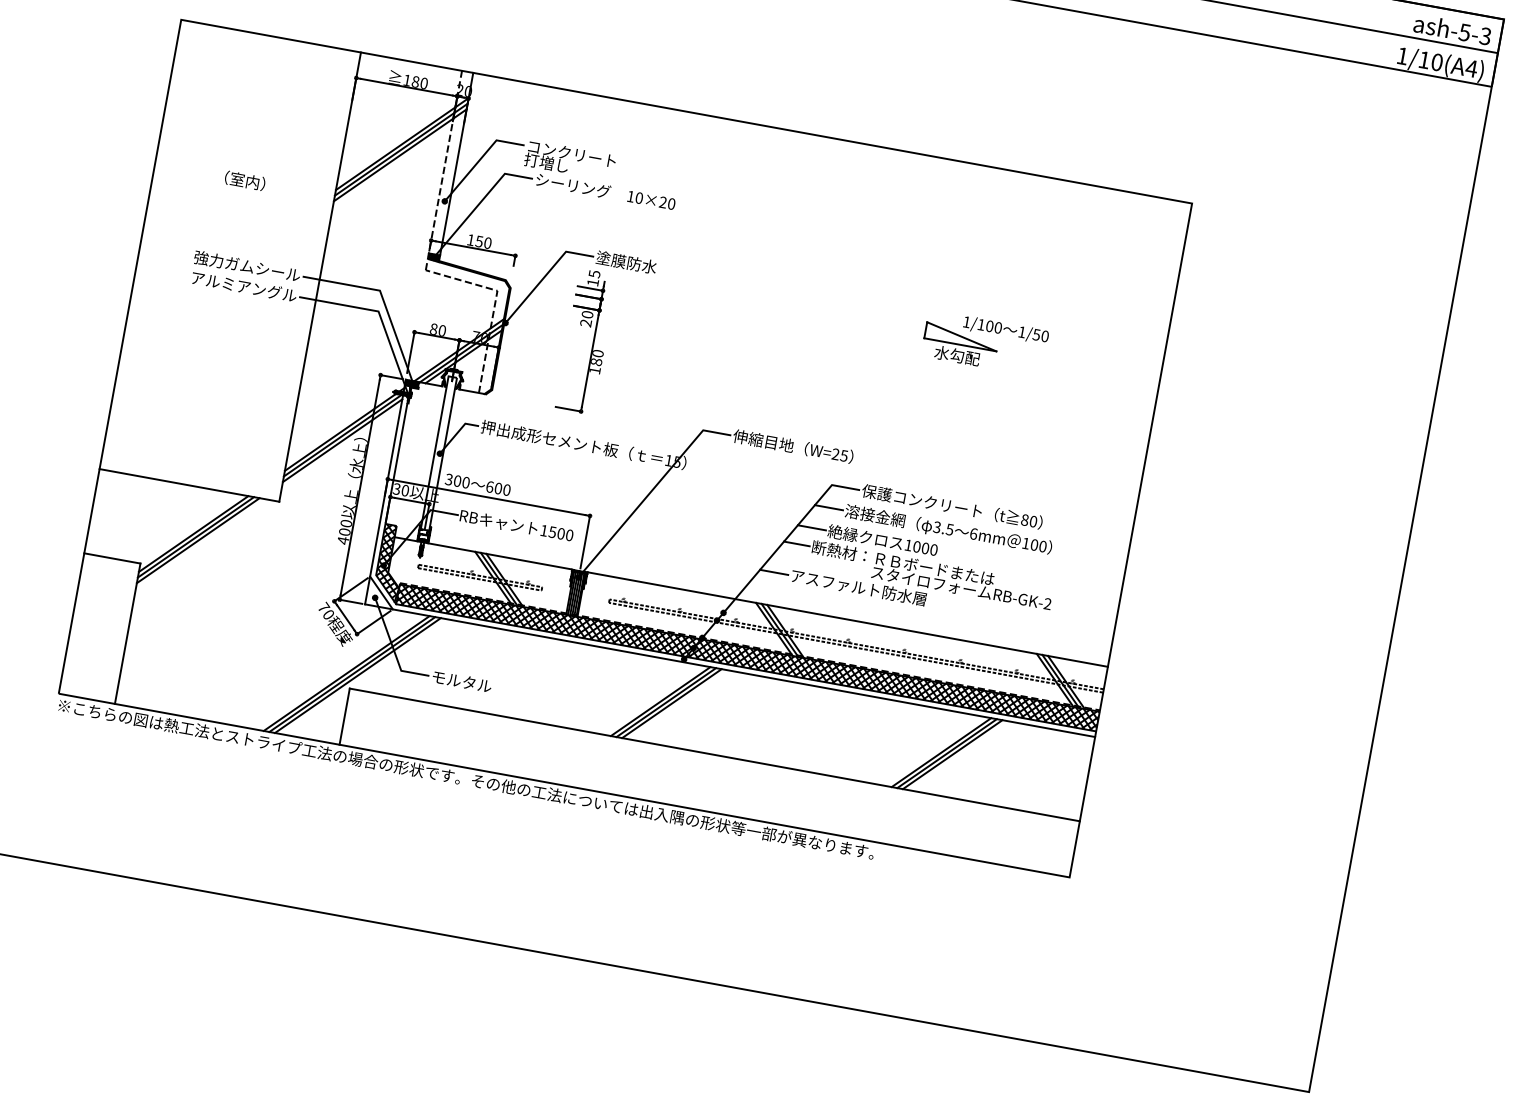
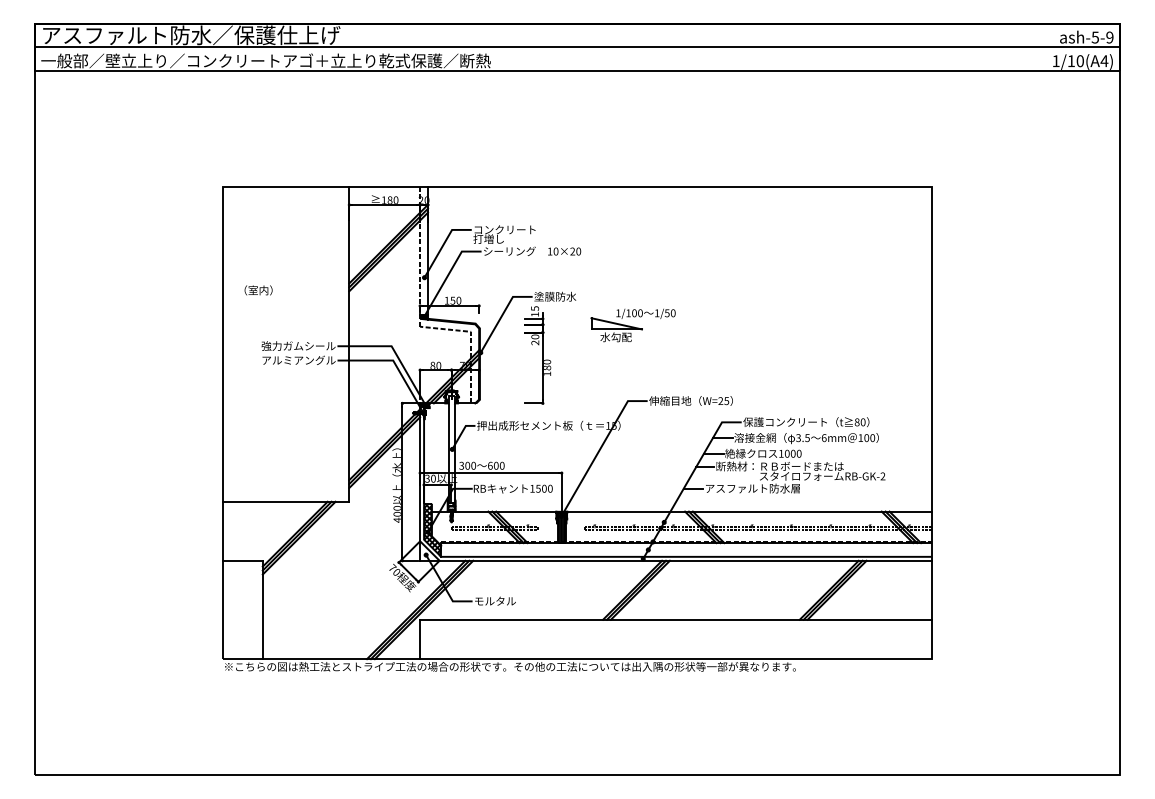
text: (1484, 36) -> (1109, 37), ash-5-3 -> ash-5-9
text: (244, 180) -> (258, 290), moved
part: (983, 343) -> (632, 325), moved
hatch: (748, 657) -> (686, 549), removed

